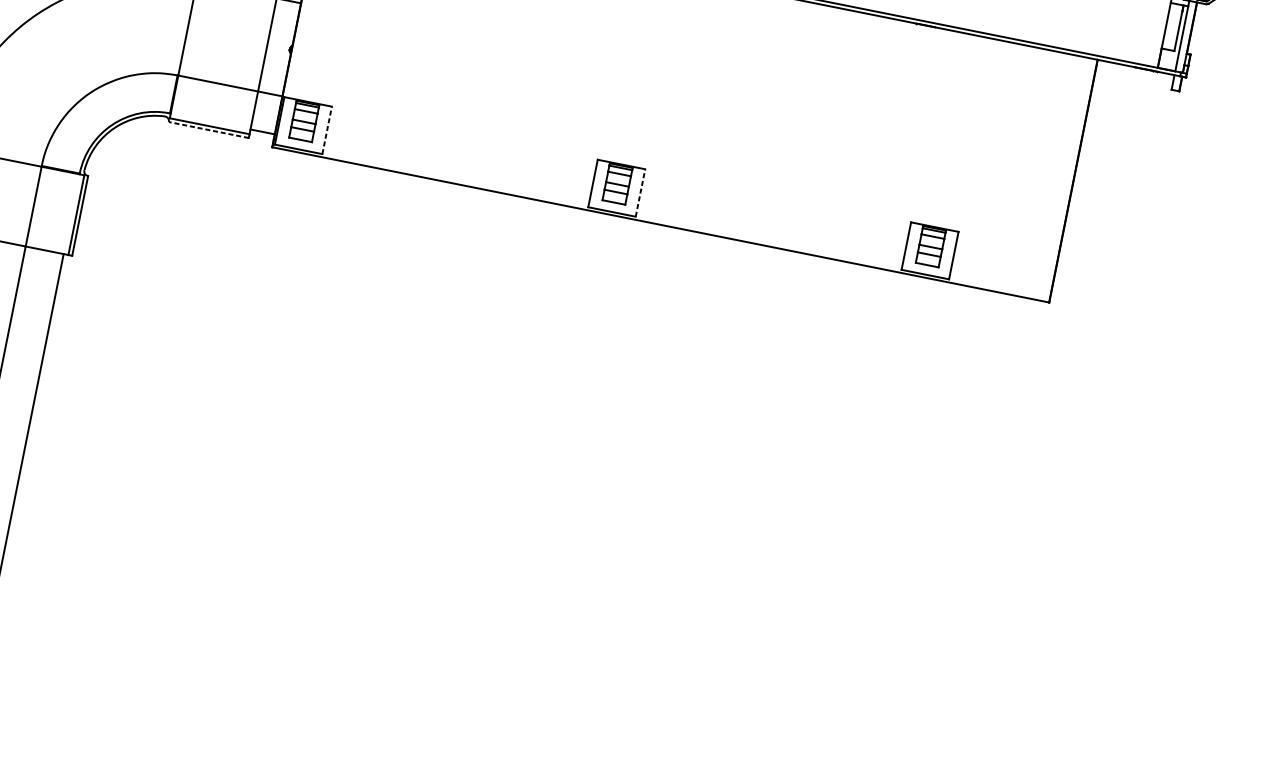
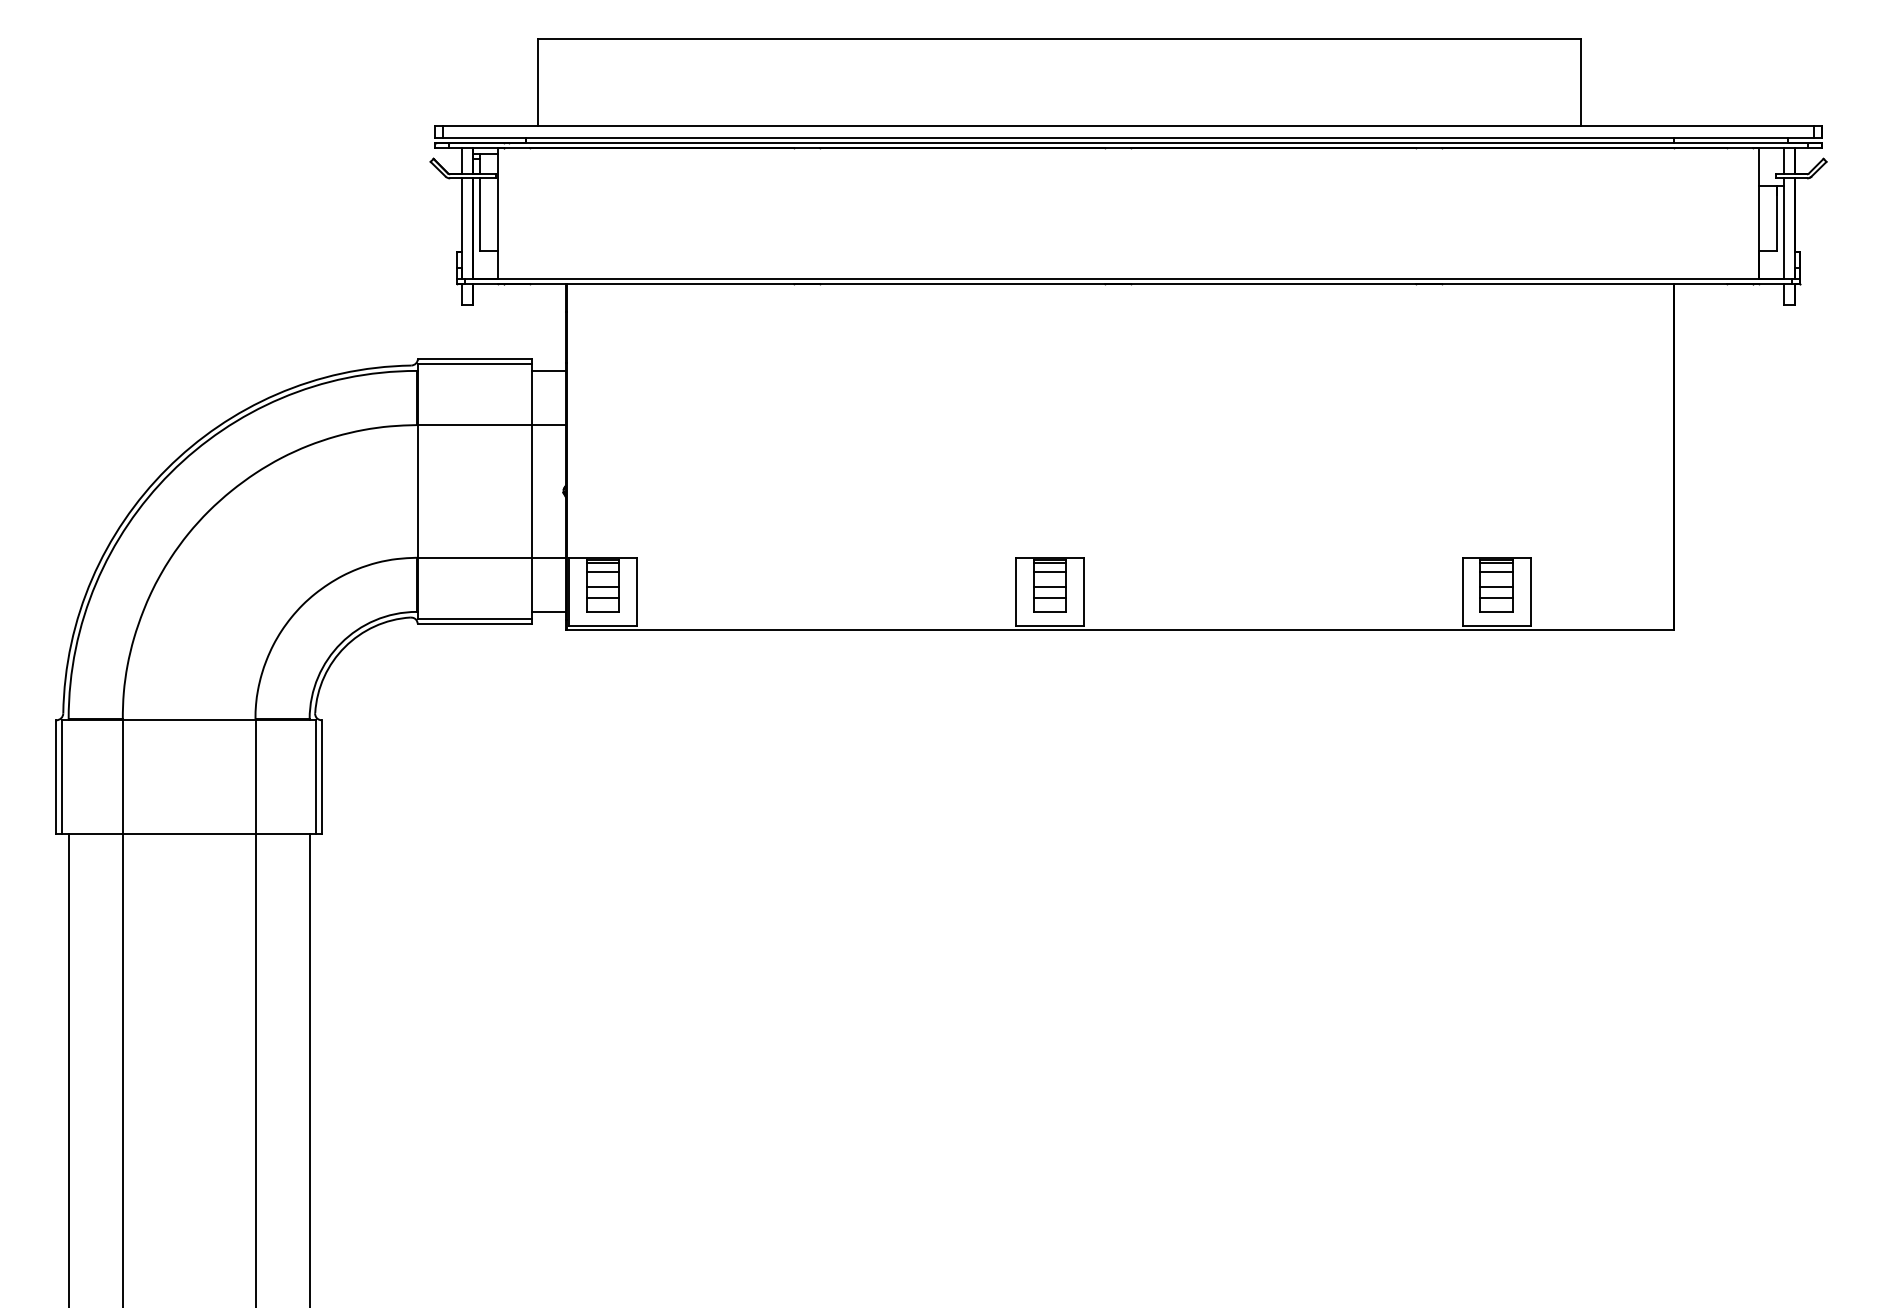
line: (208, 130) -> (474, 624), dashed -> solid
line: (327, 130) -> (637, 592), dashed -> solid
line: (640, 193) -> (1083, 592), dashed -> solid

